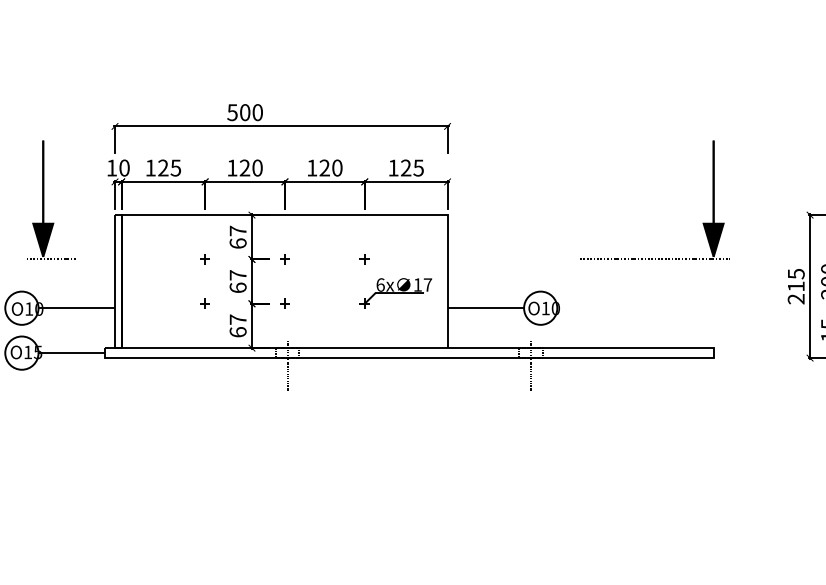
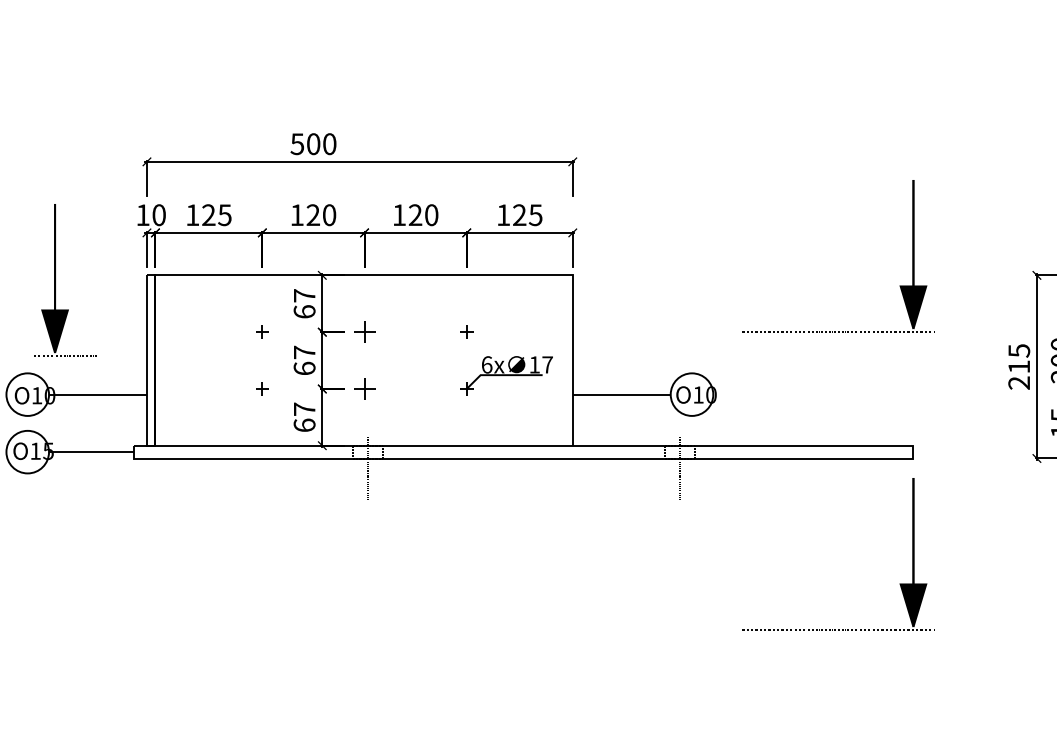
part: (43, 200) -> (55, 280), moved
part: (284, 258) -> (364, 331), size x1.6
part: (284, 303) -> (364, 388), size x1.6
part: (702, 455) -> (899, 583), added

